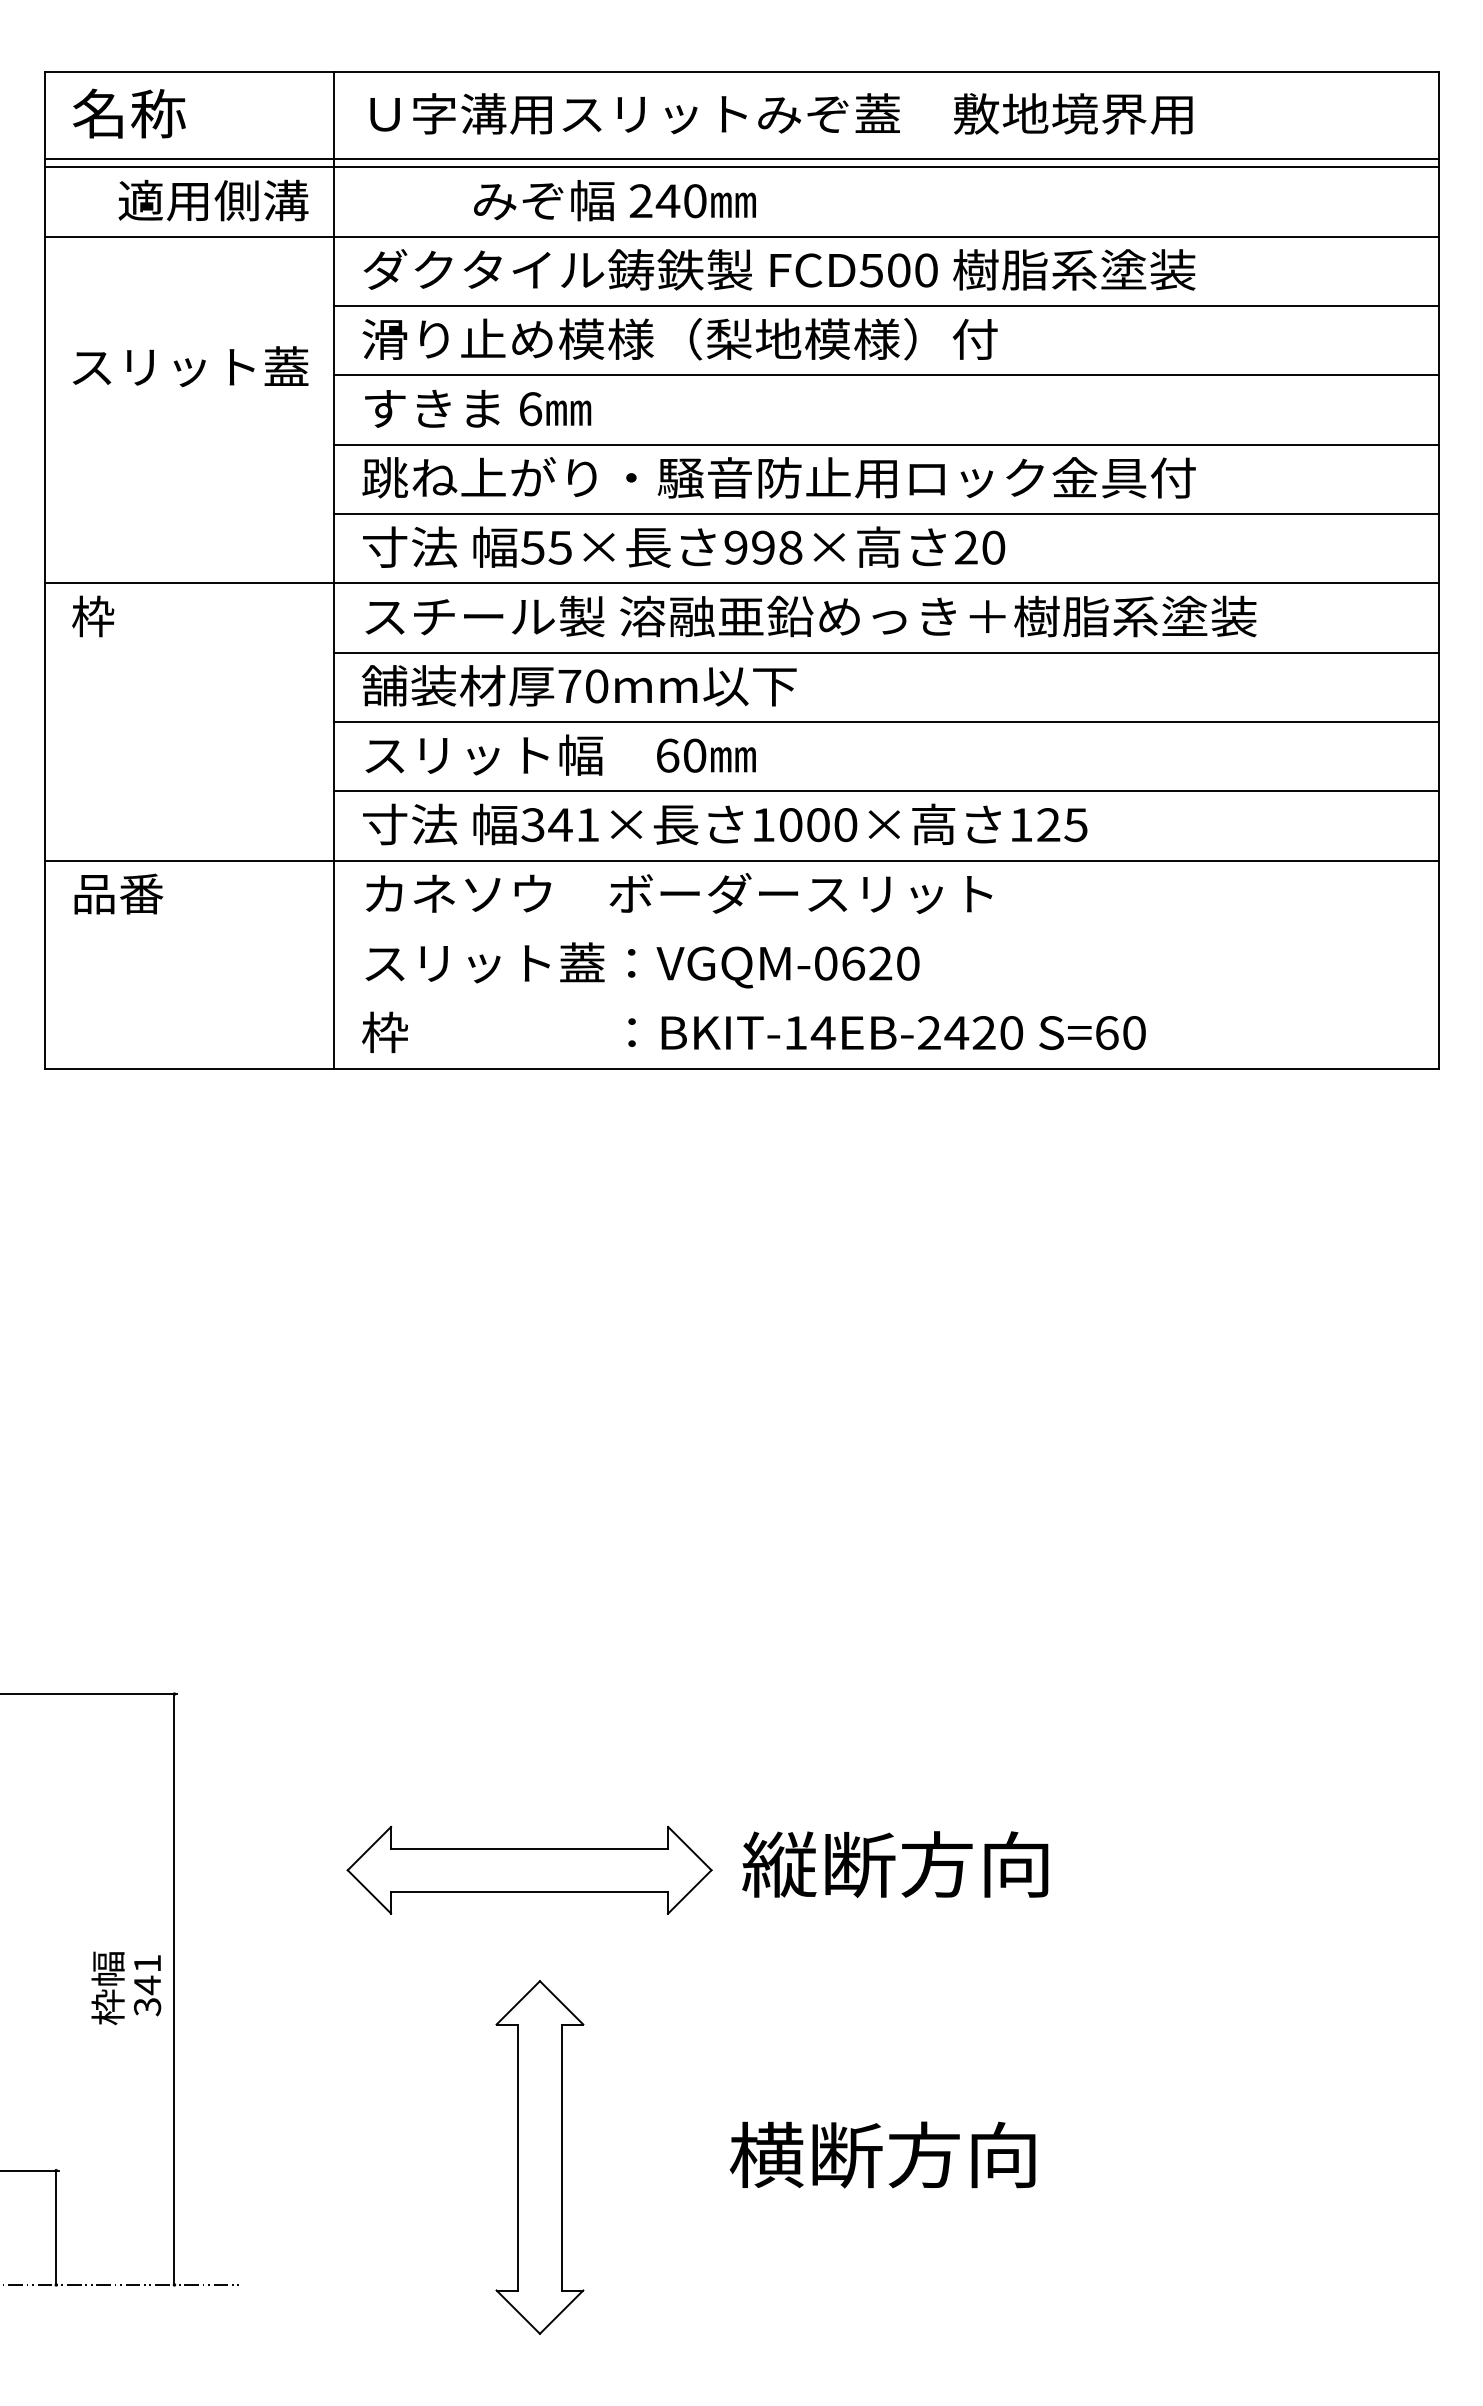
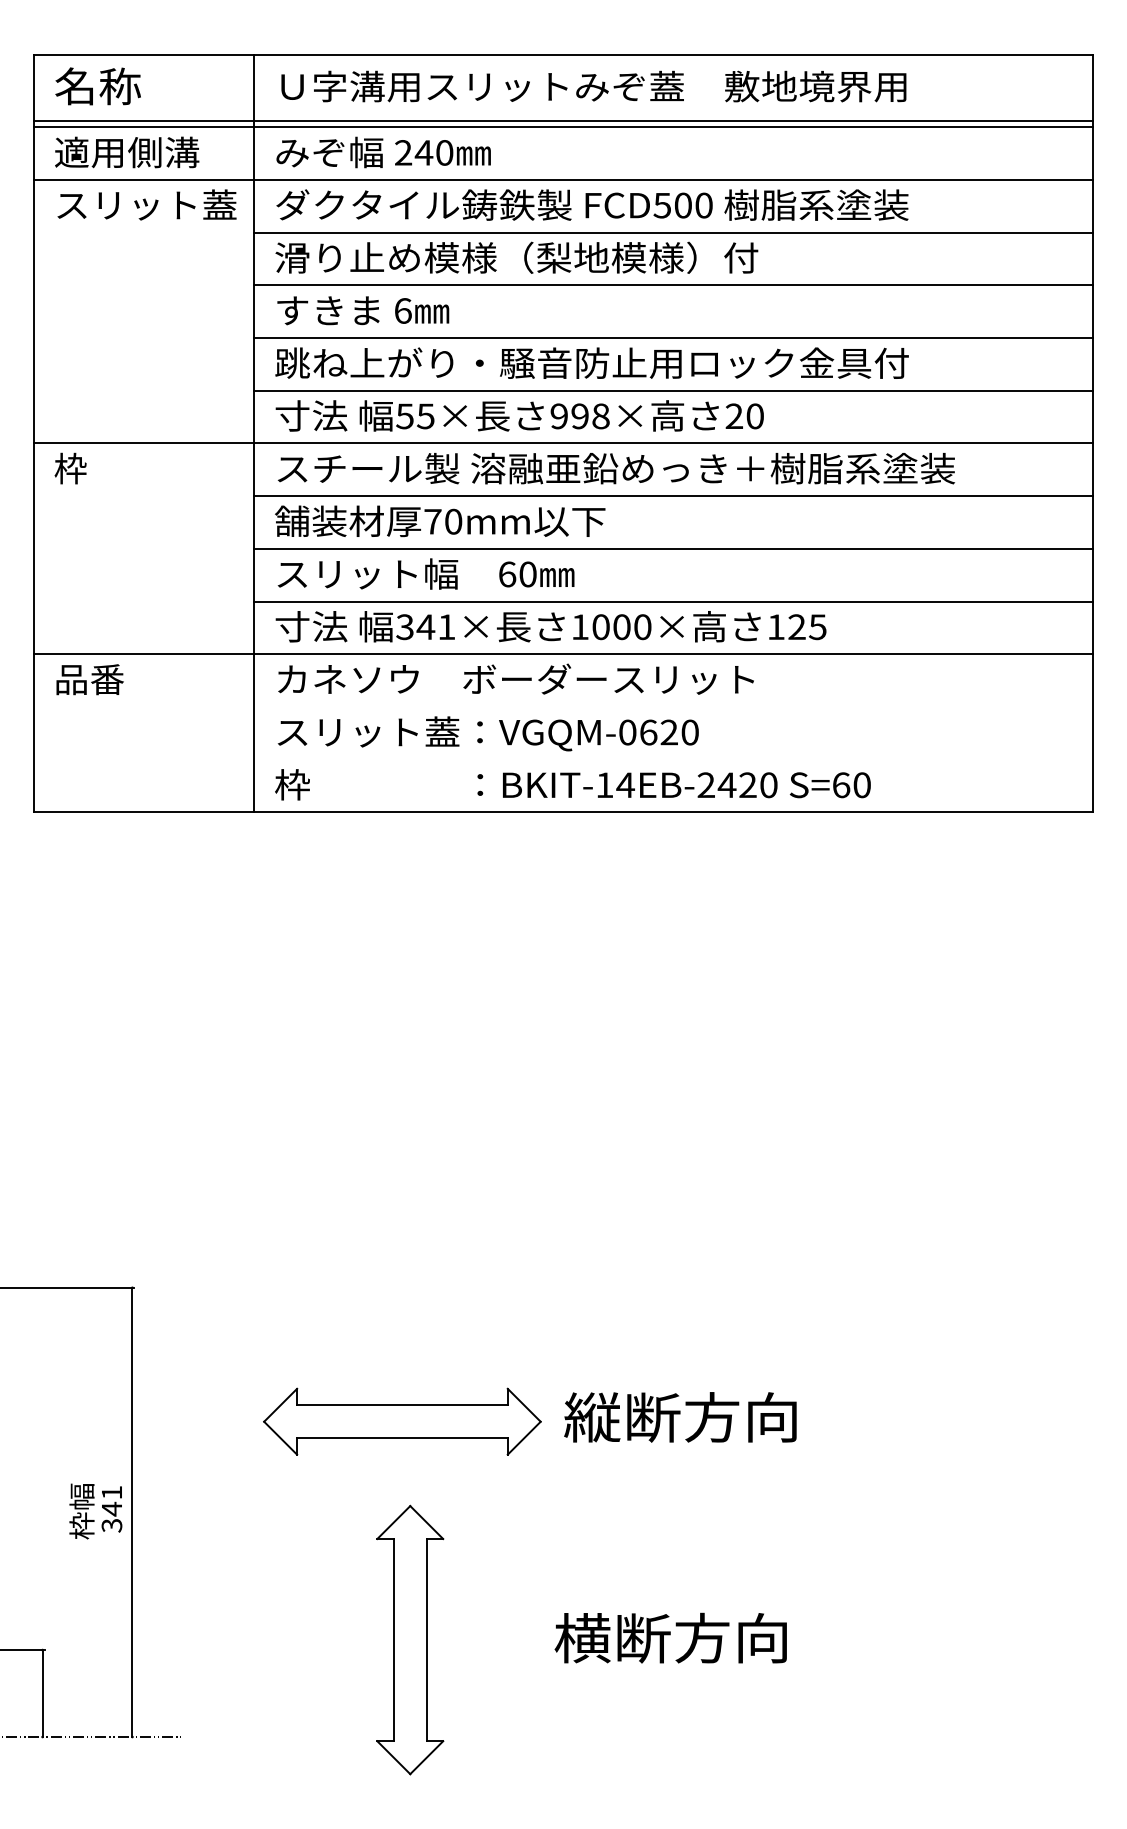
text: (213, 200) -> (127, 152), moved
text: (614, 200) -> (383, 152), moved
text: (190, 366) -> (146, 204), moved

